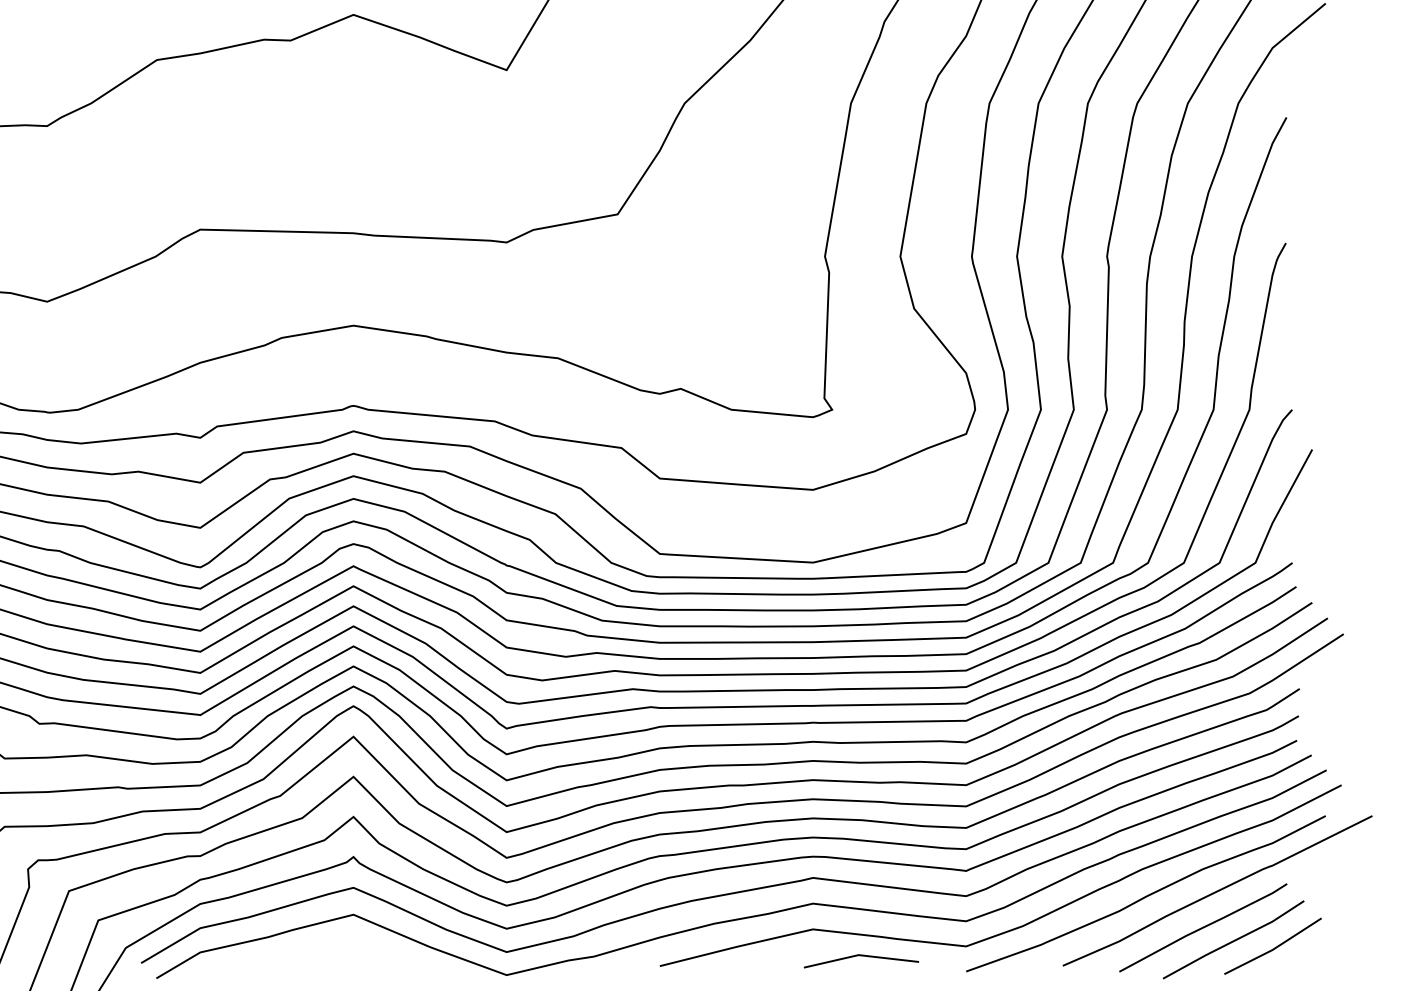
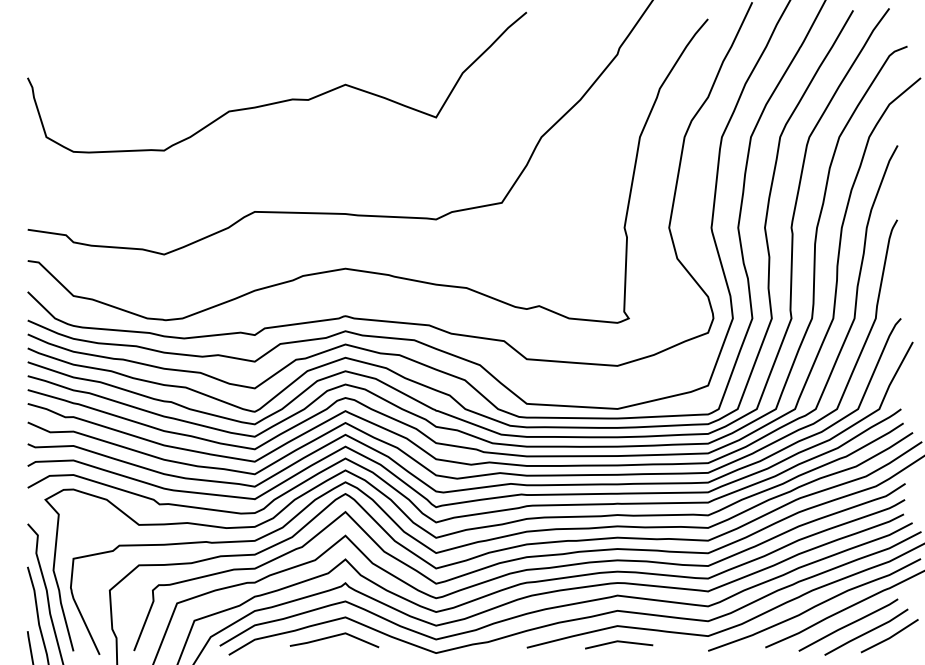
line: (333, 948) -> (333, 637), added
line: (862, 957) -> (619, 642), moved

